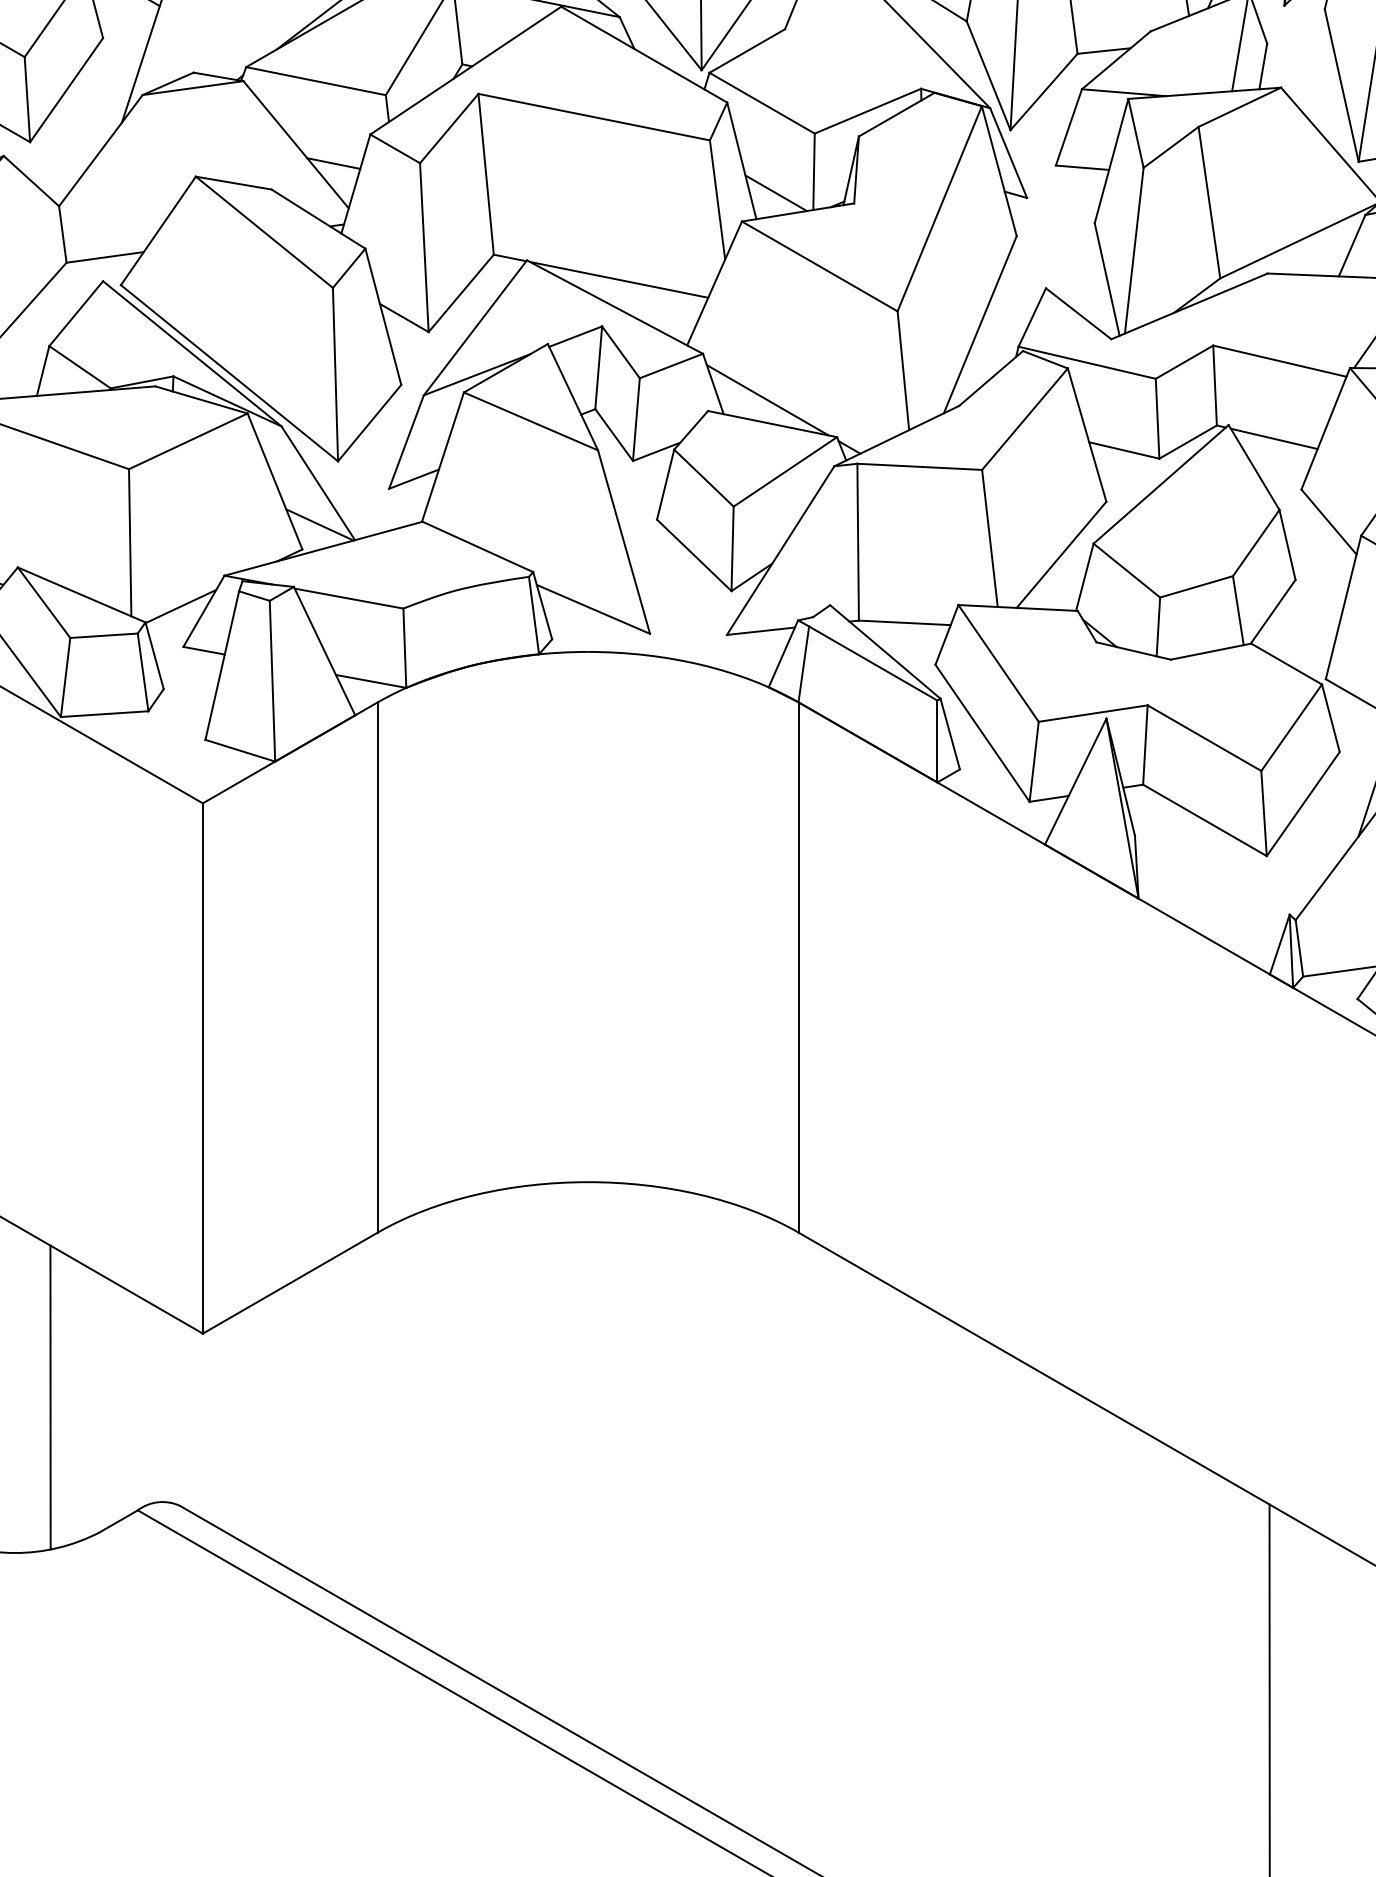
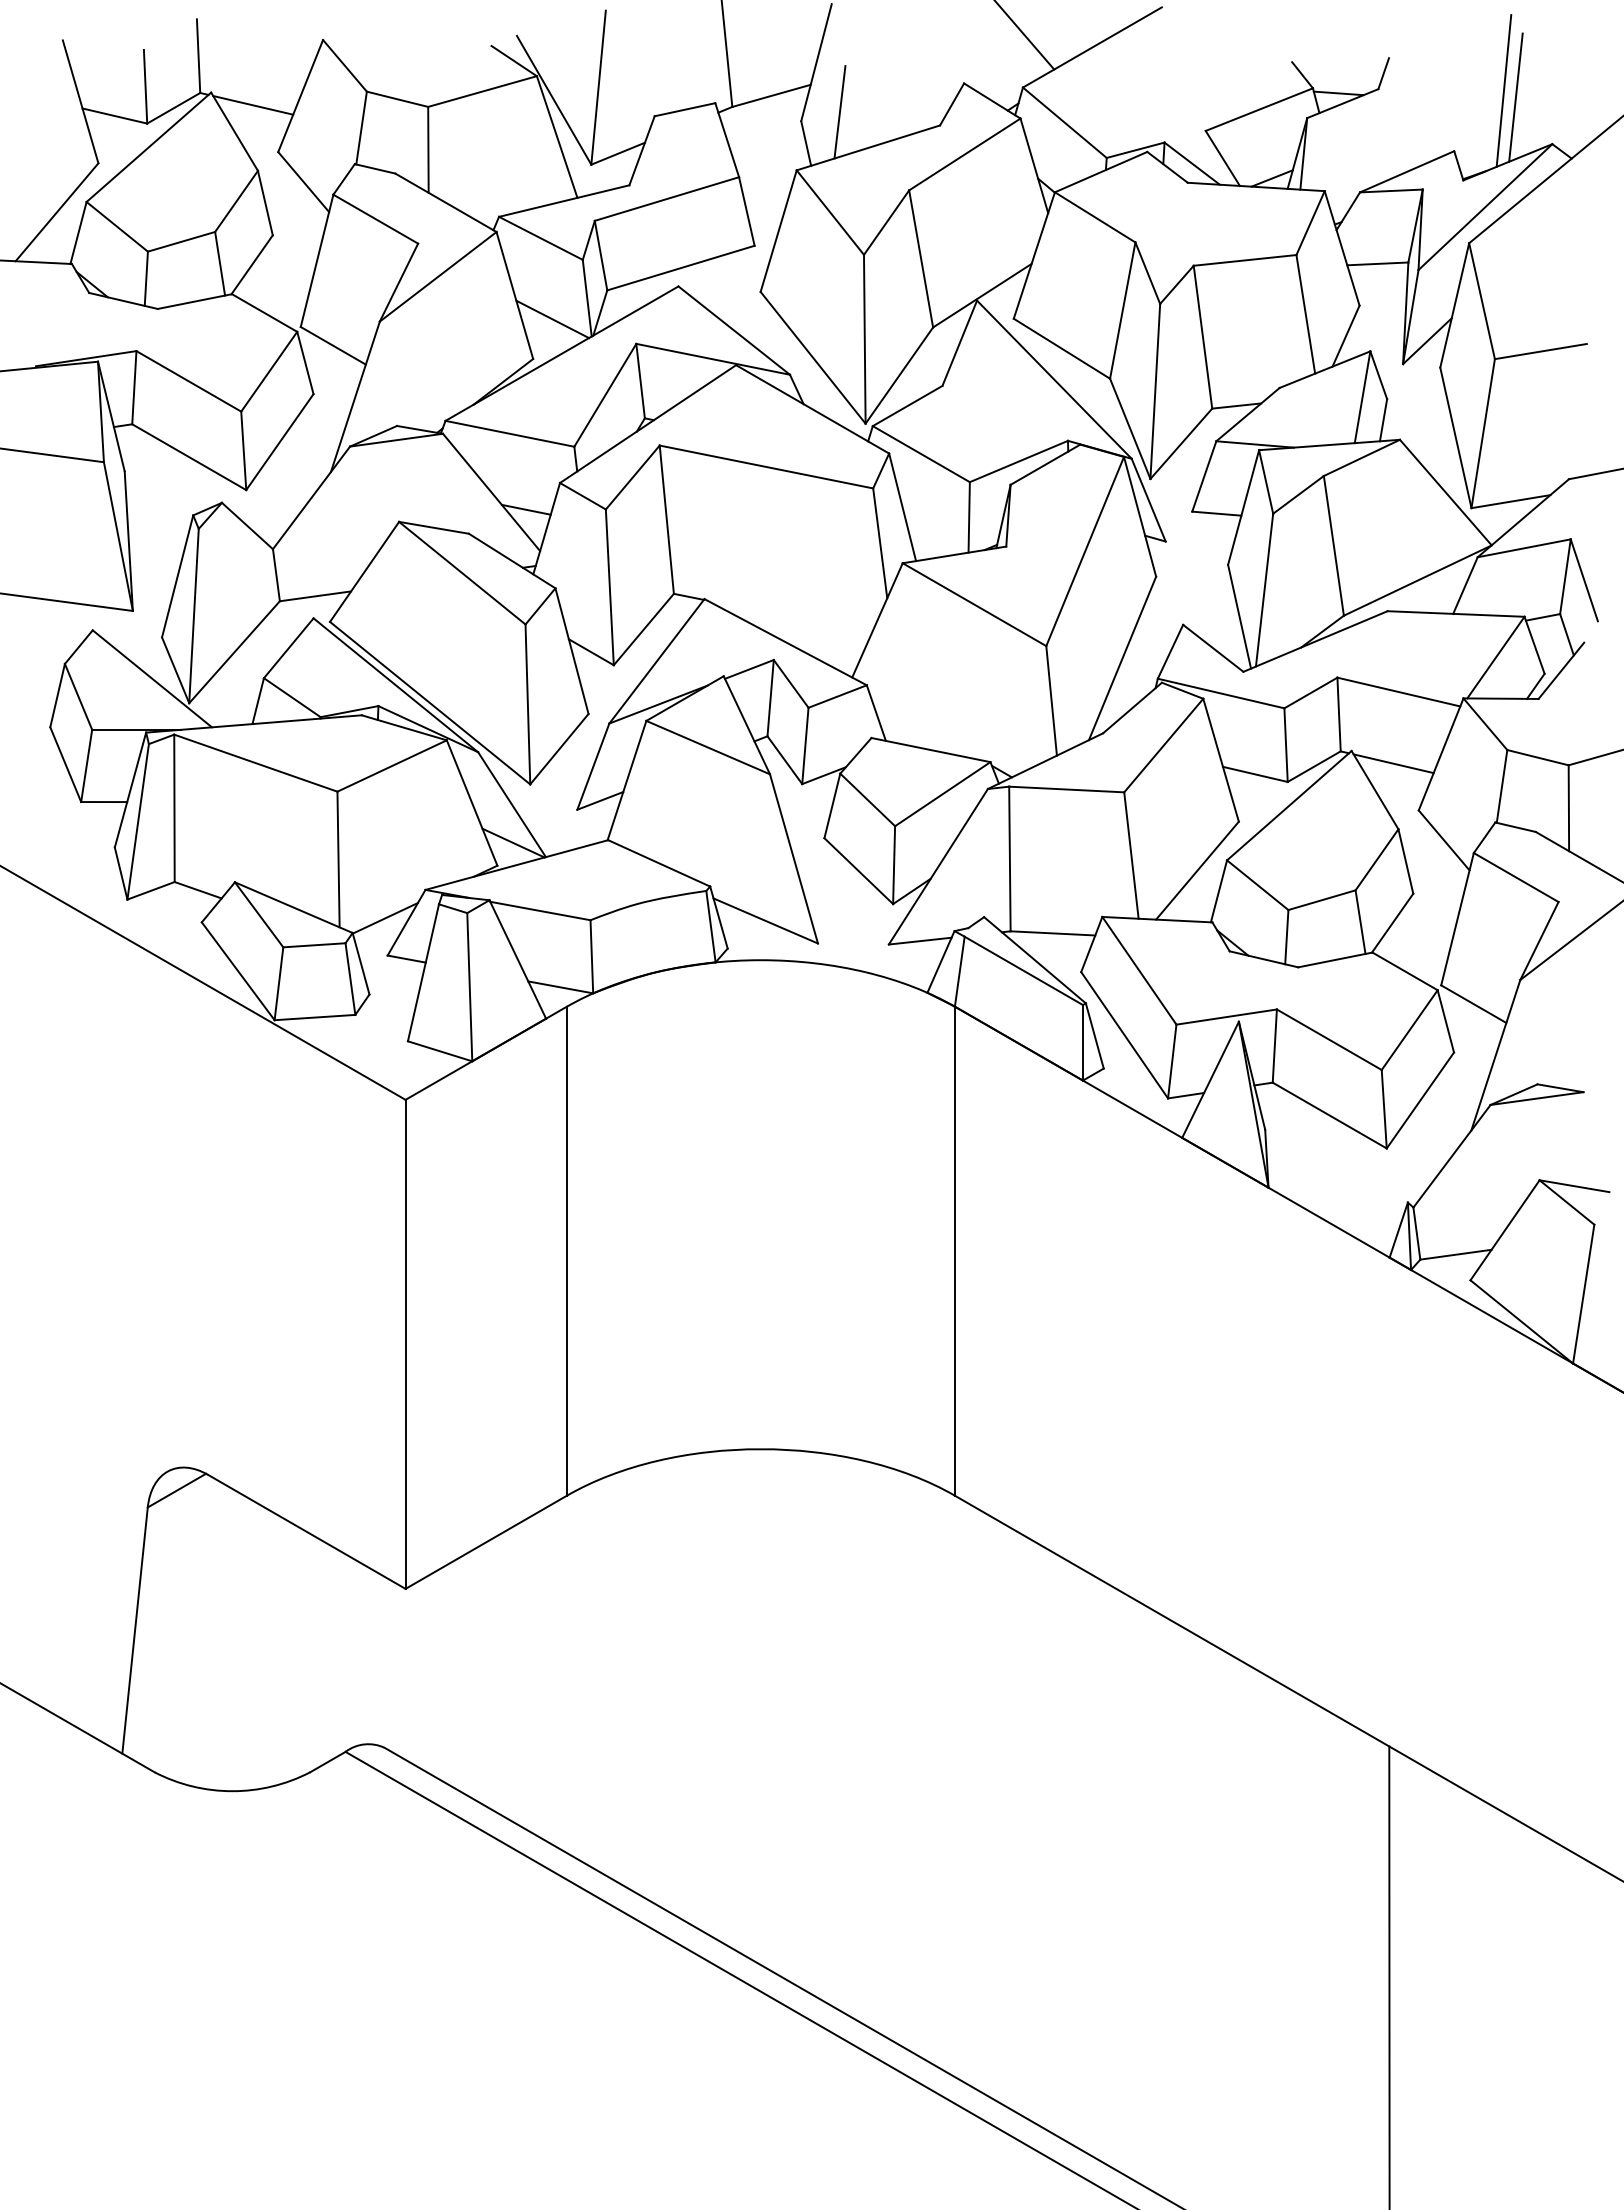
line: (776, 192) -> (934, 536), removed
line: (619, 279) -> (789, 616), removed
line: (767, 399) -> (926, 727), removed
line: (50, 1397) -> (265, 1647), removed

